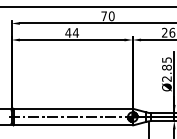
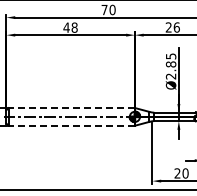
text: (75, 32) -> (74, 27), 44 -> 48
line: (72, 109) -> (71, 108), solid -> dashed
line: (72, 125) -> (71, 125), solid -> dashed

